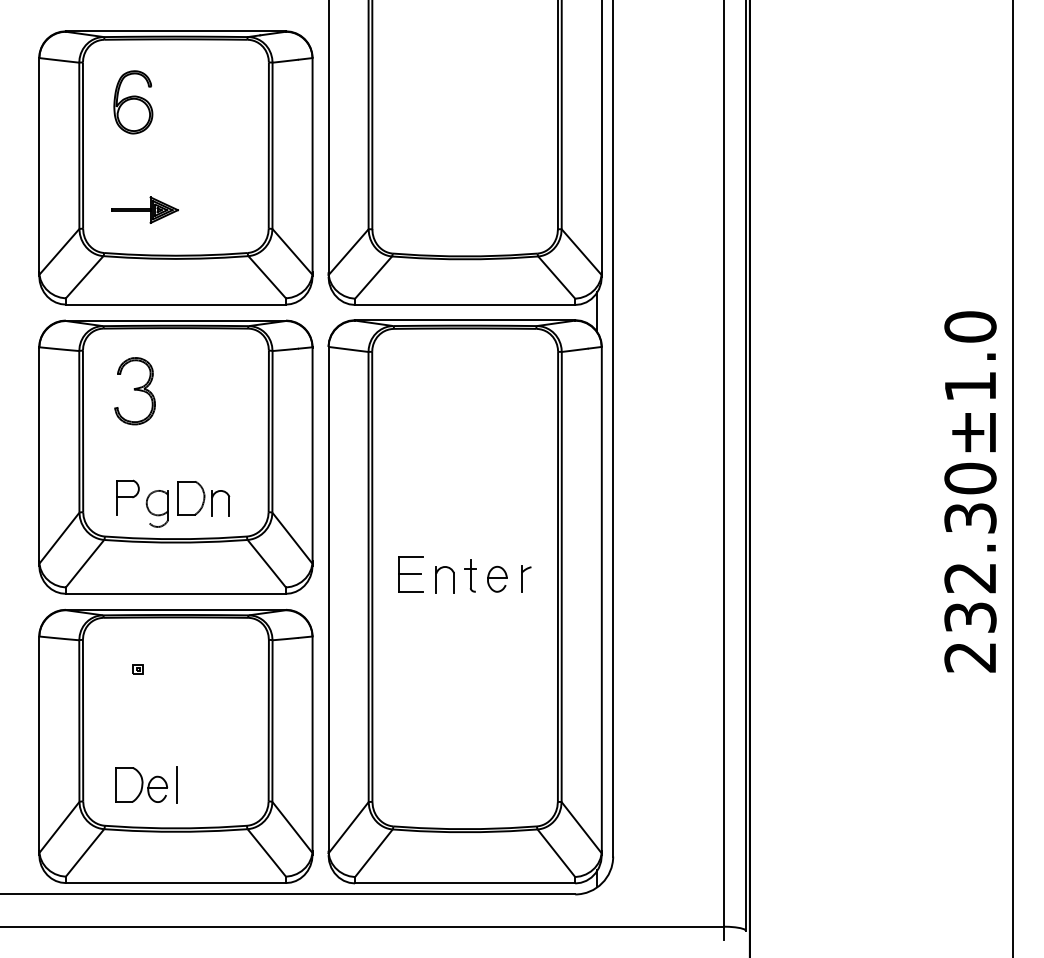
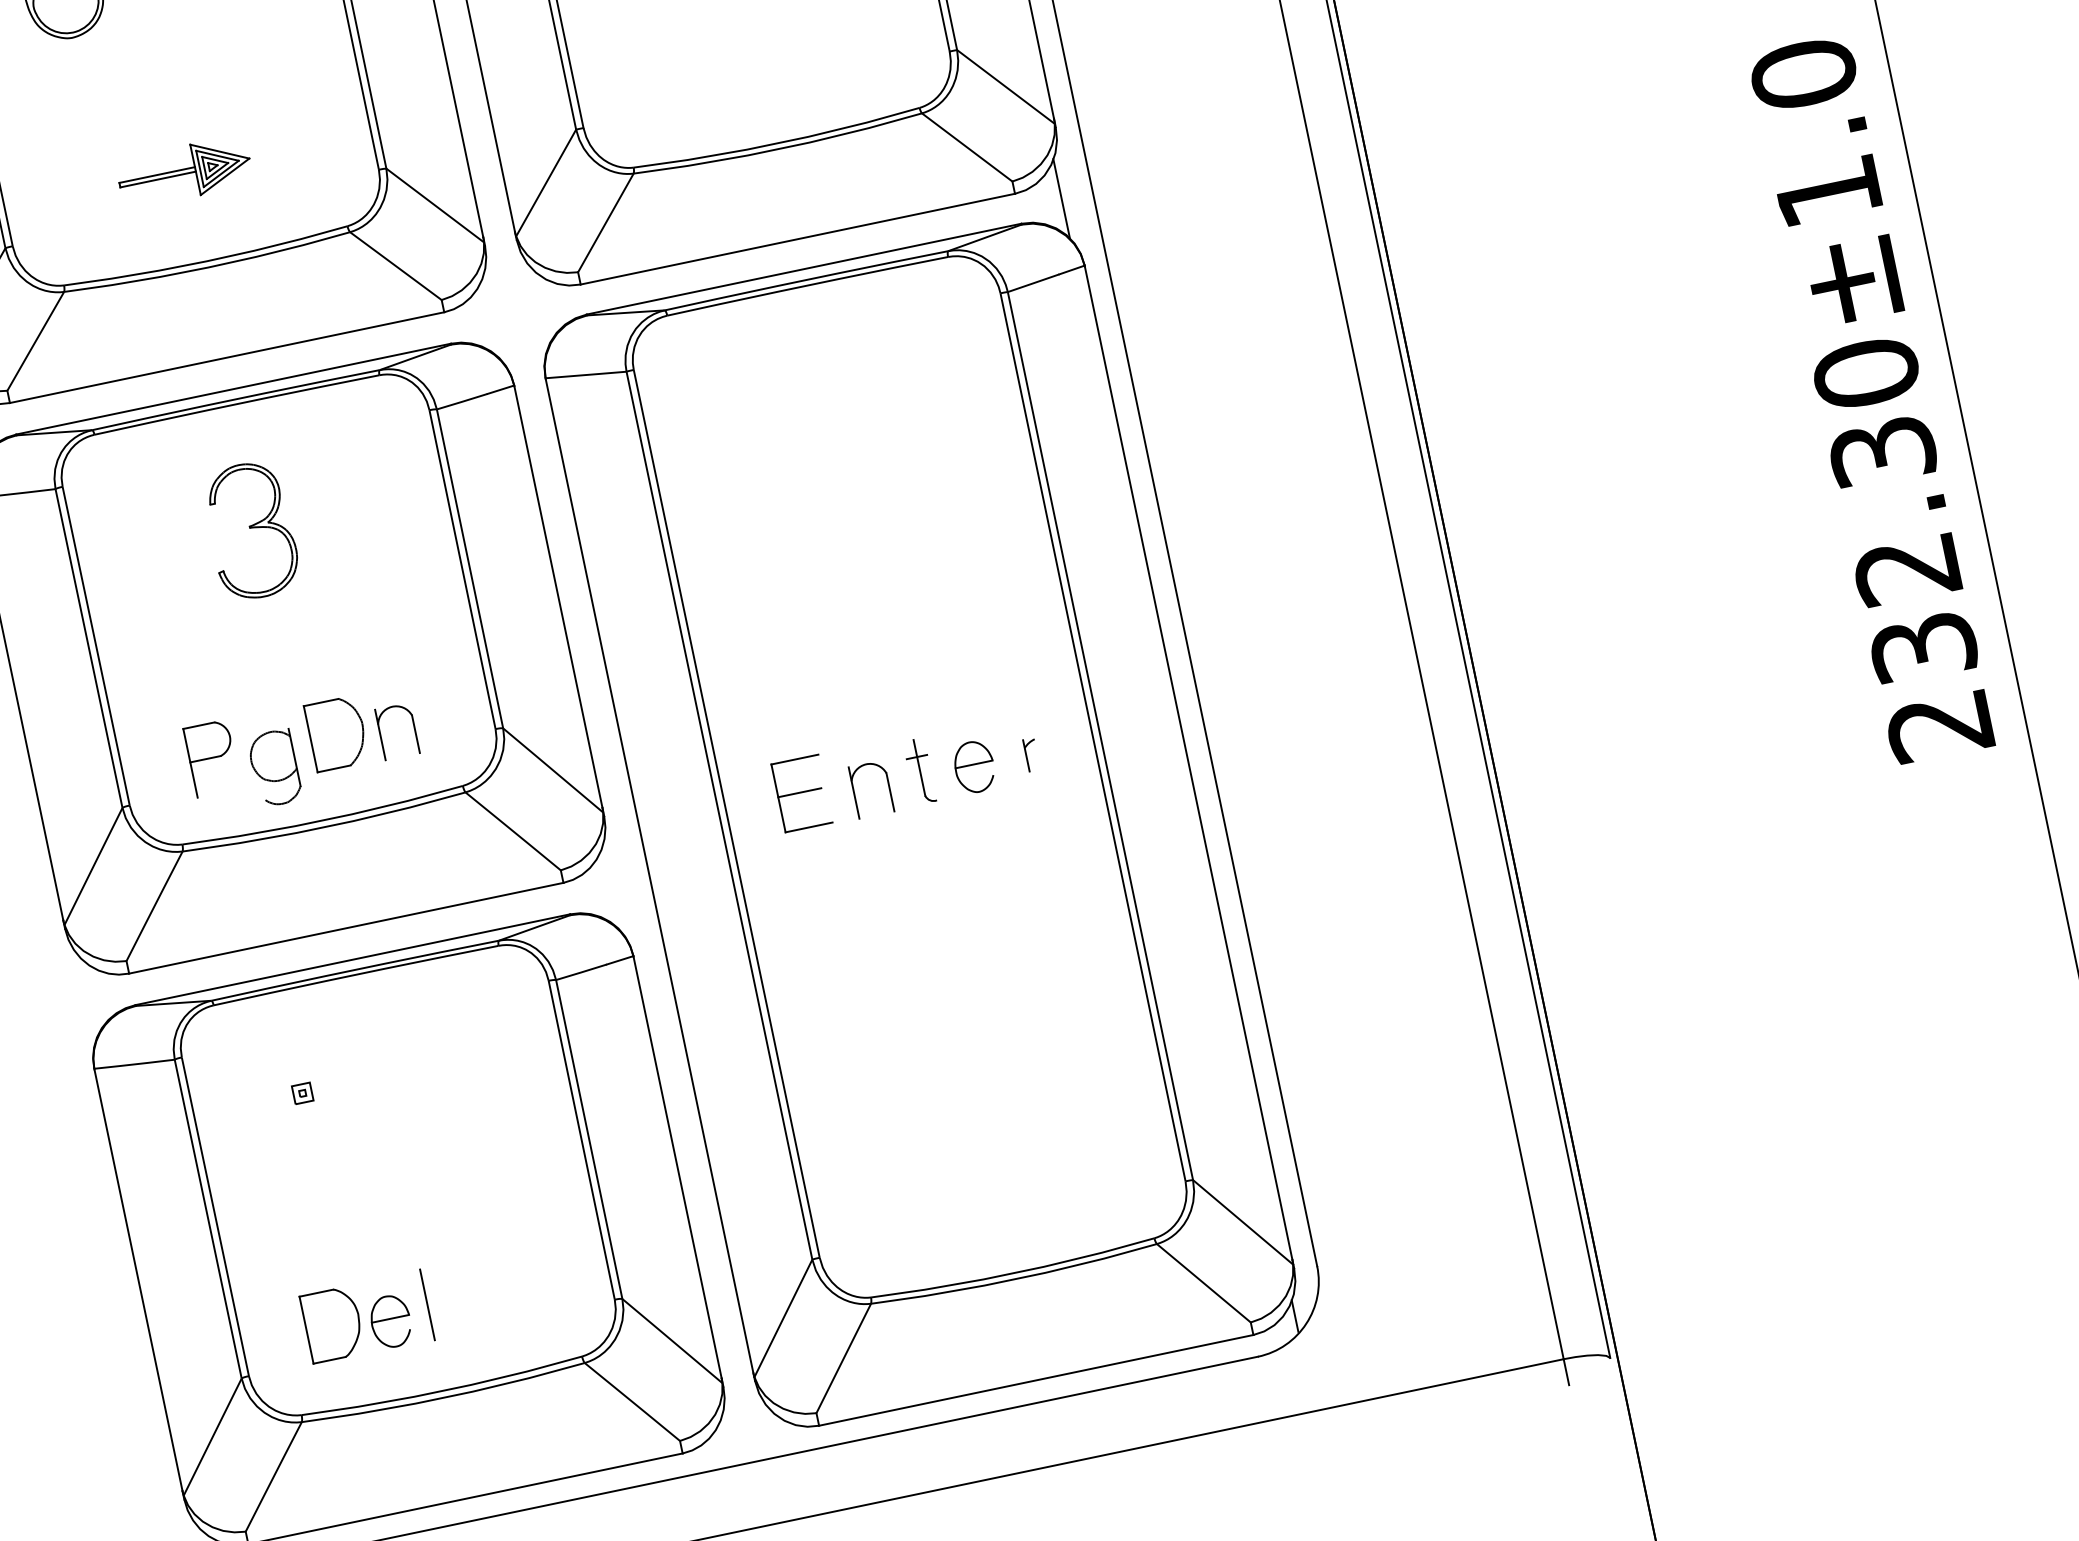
part: (144, 209) -> (183, 171), moved
part: (134, 391) -> (250, 531), moved
part: (526, 578) -> (1031, 753), size x0.6

